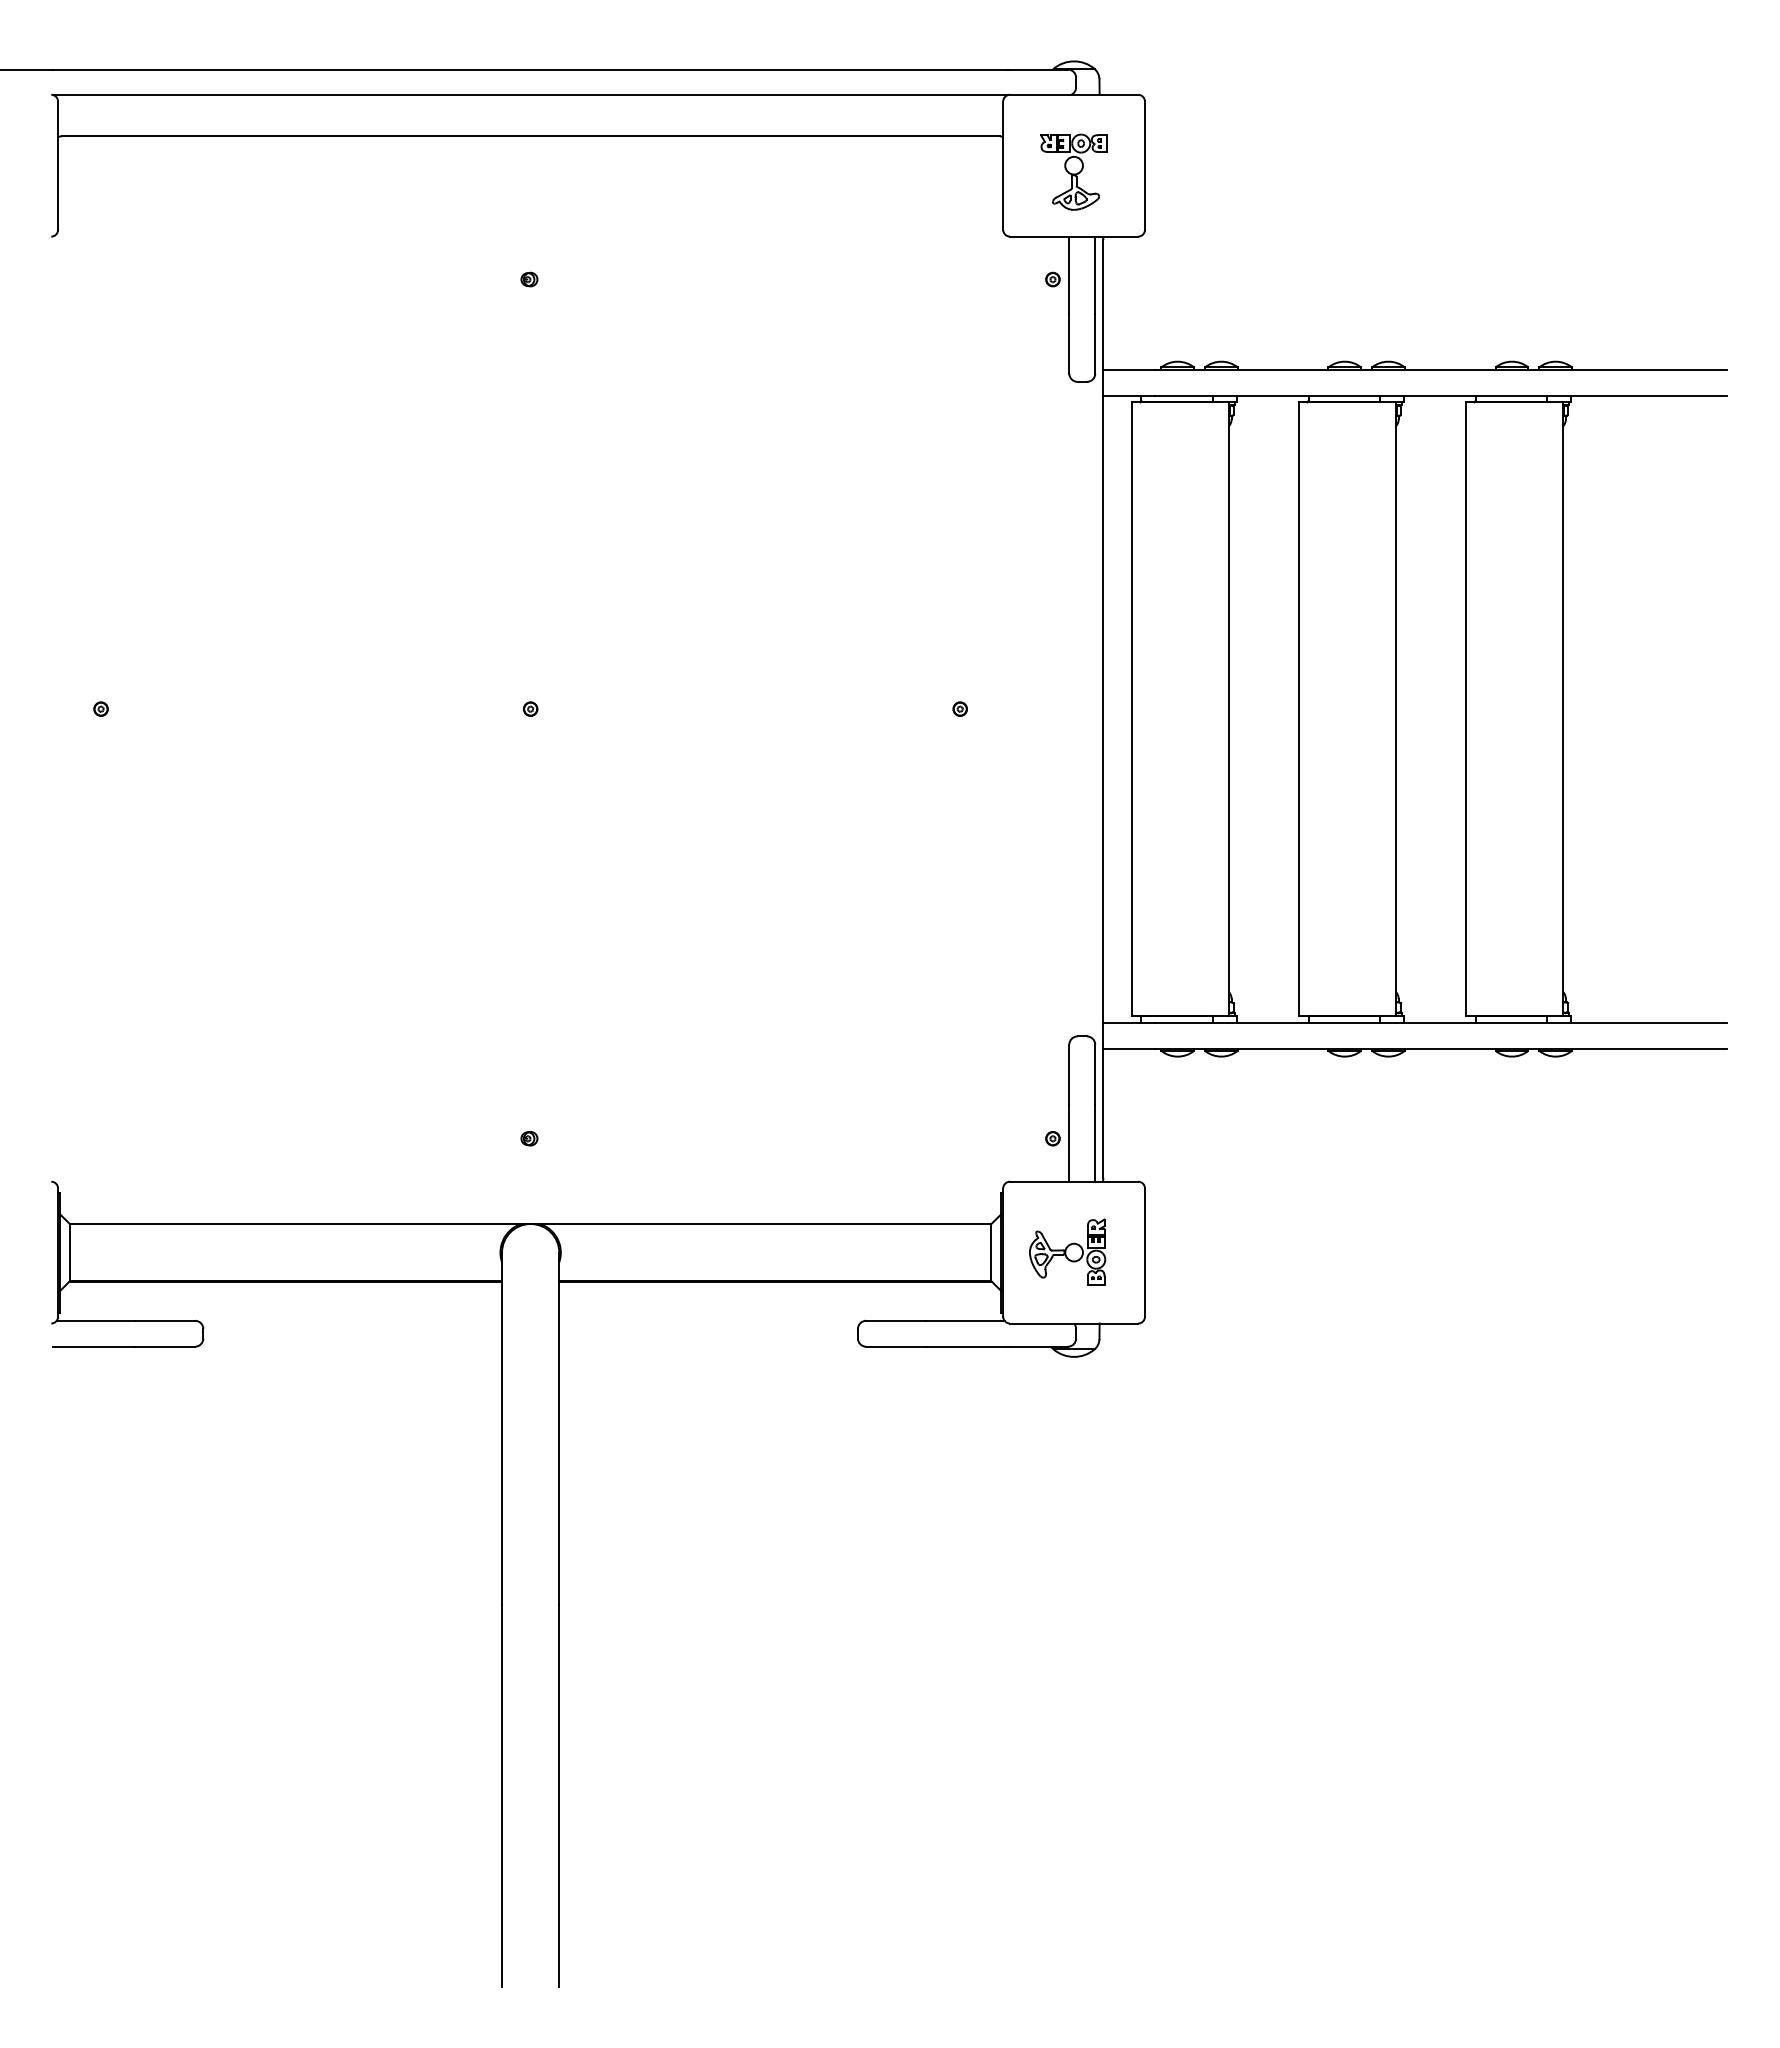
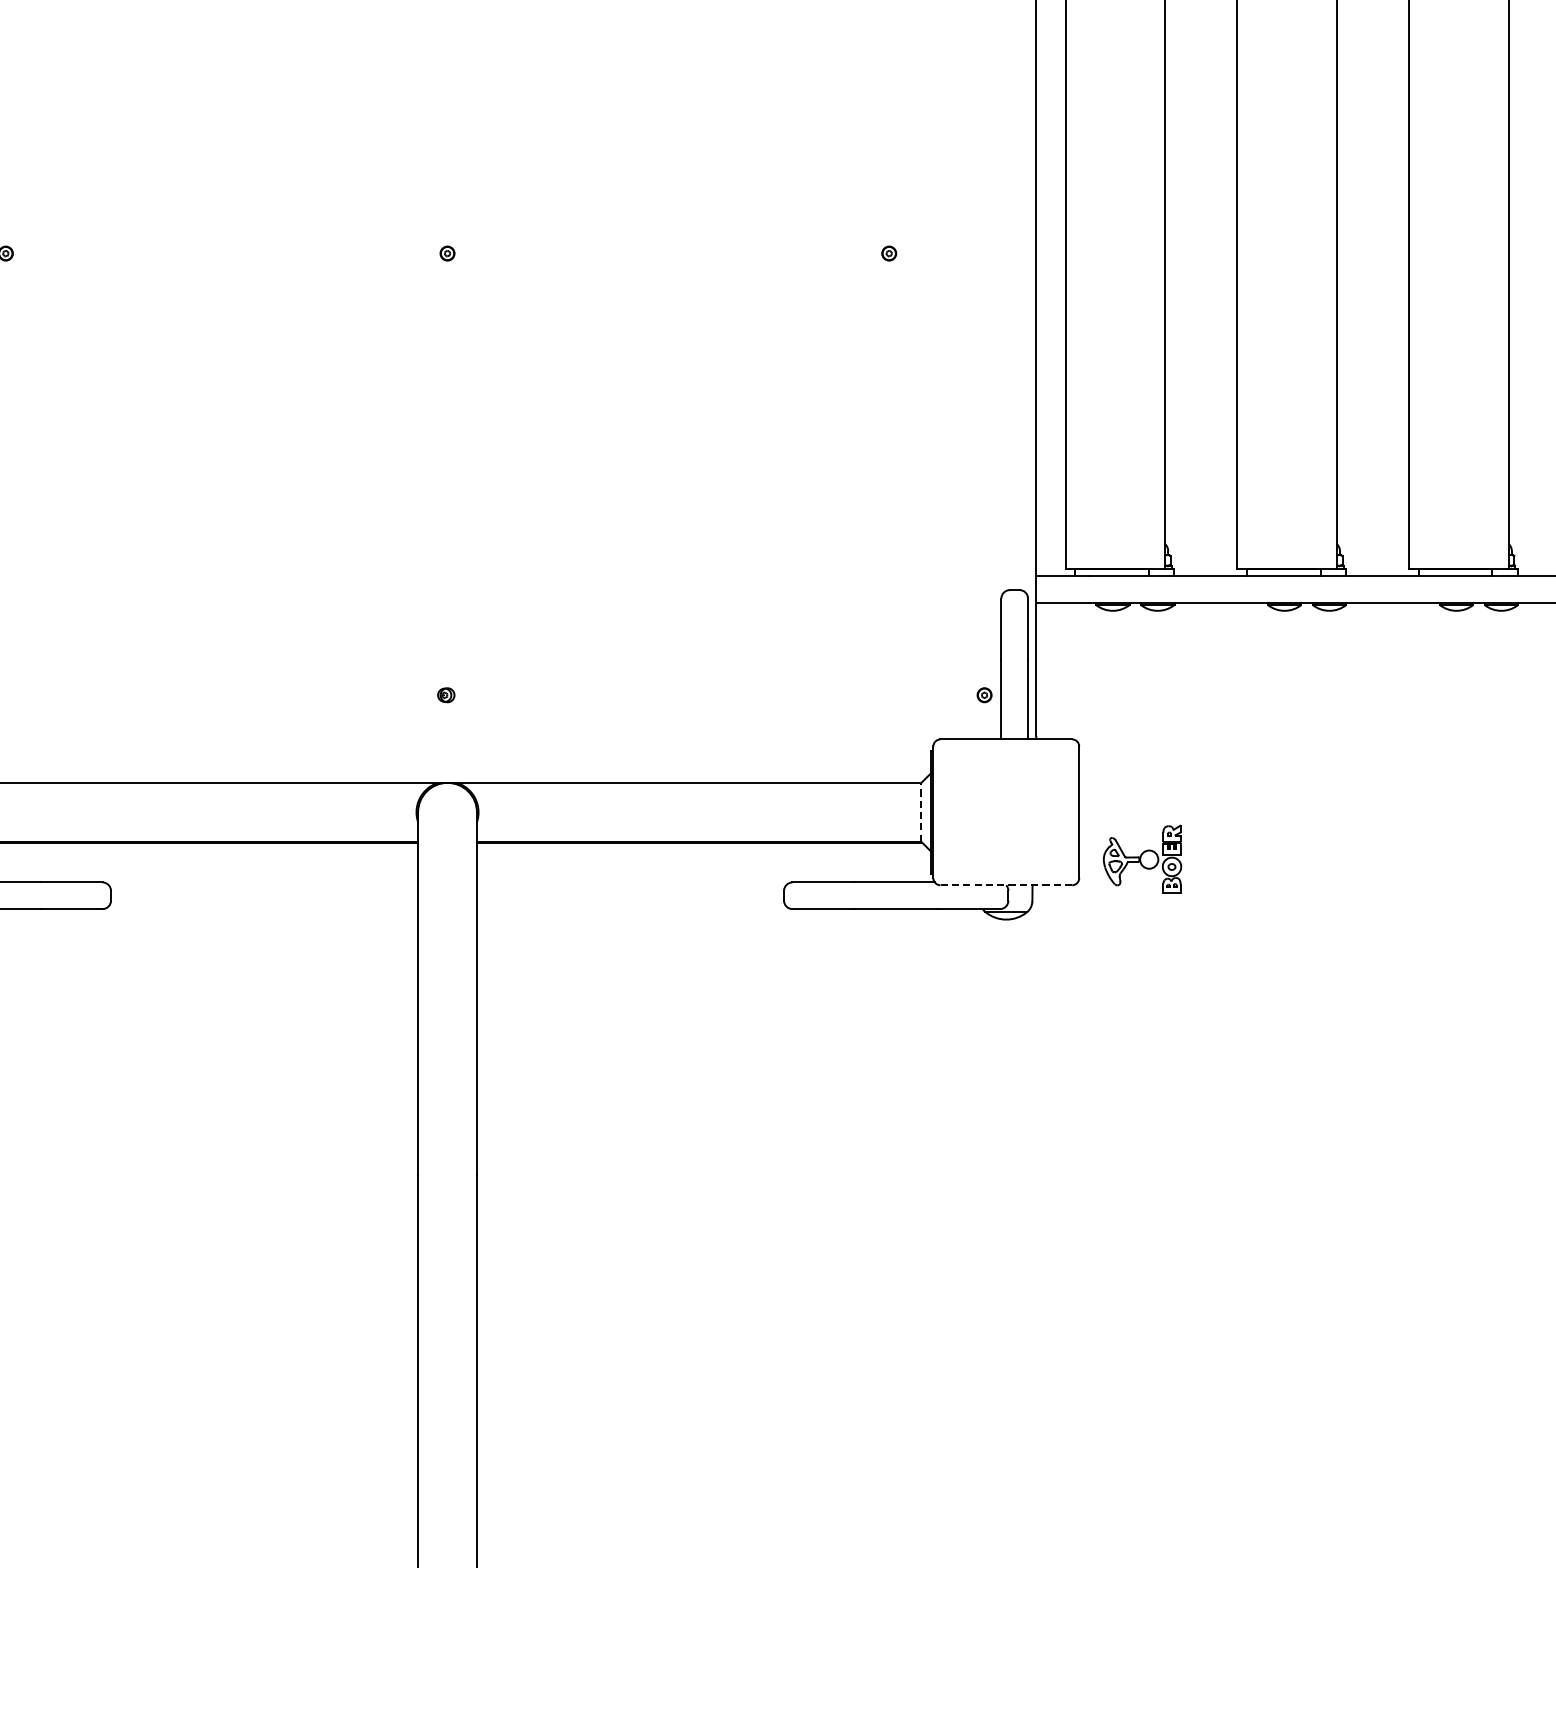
part: (1067, 1251) -> (1142, 858), moved
line: (991, 1252) -> (921, 812), solid -> dashed
line: (1073, 1323) -> (1005, 885), solid -> dashed

